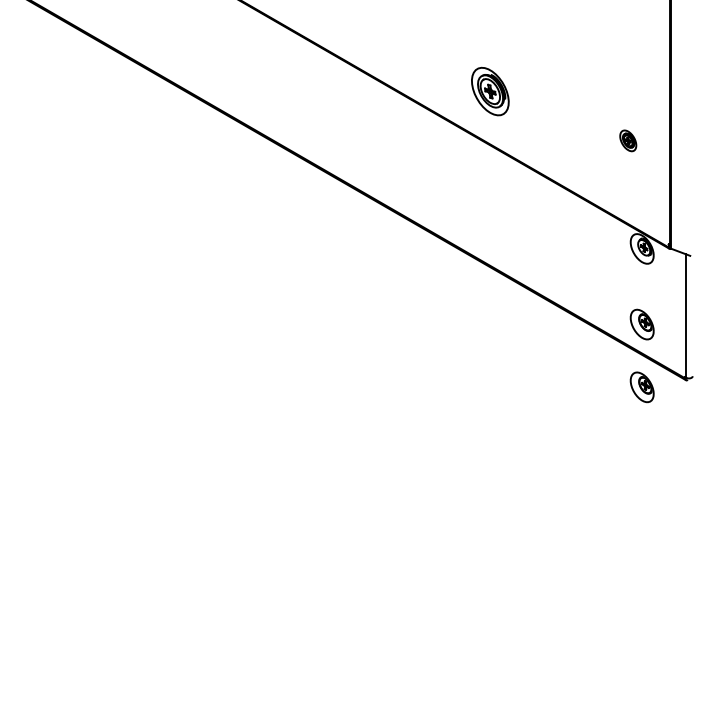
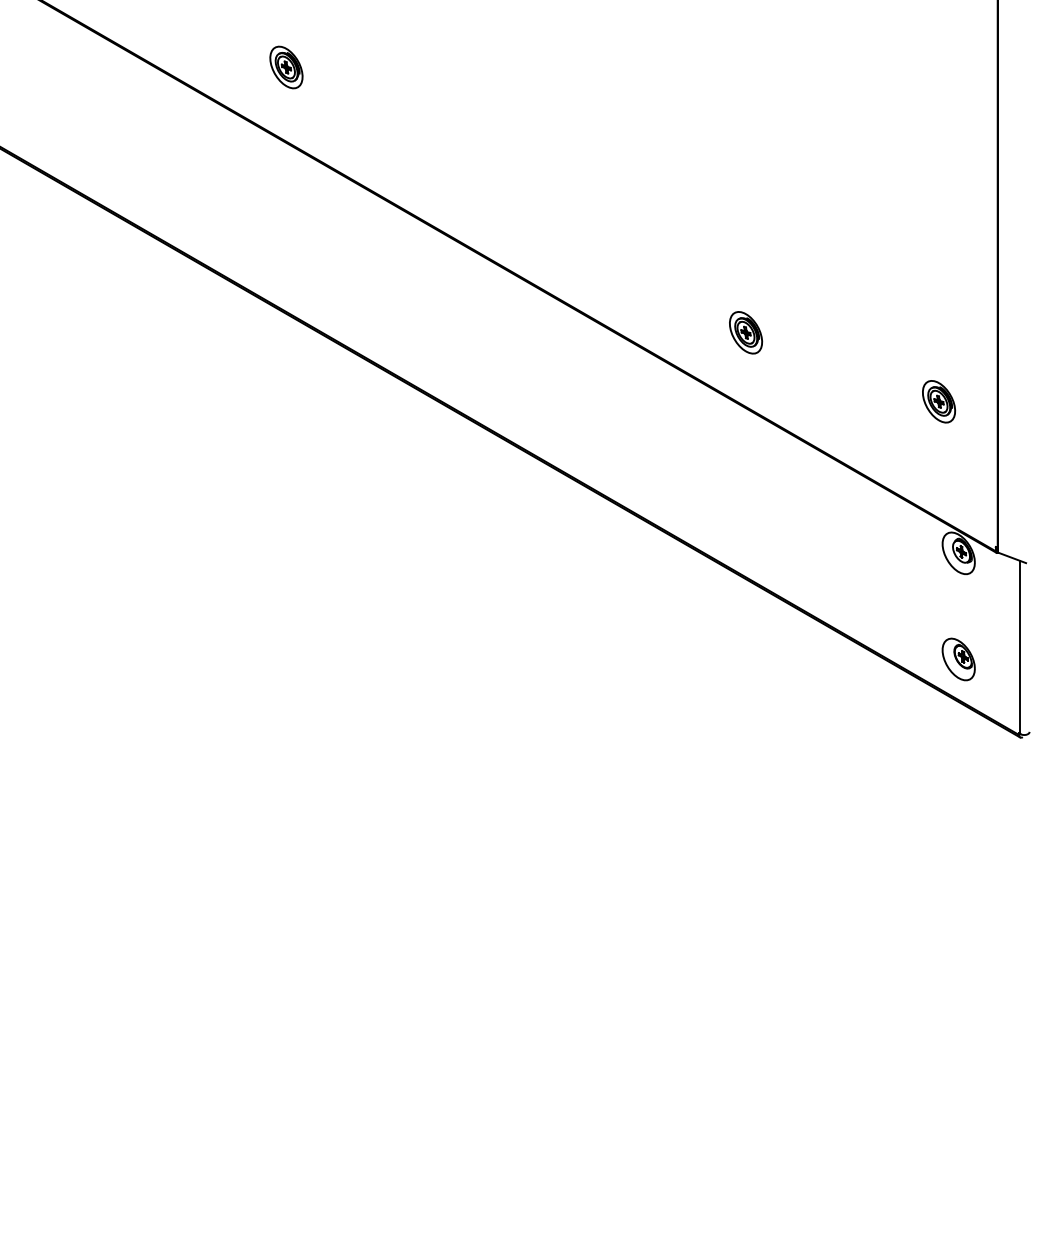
part: (490, 91) -> (746, 332), size x0.62
part: (628, 140) -> (939, 401), size x1.43
part: (642, 387) -> (958, 747), removed

